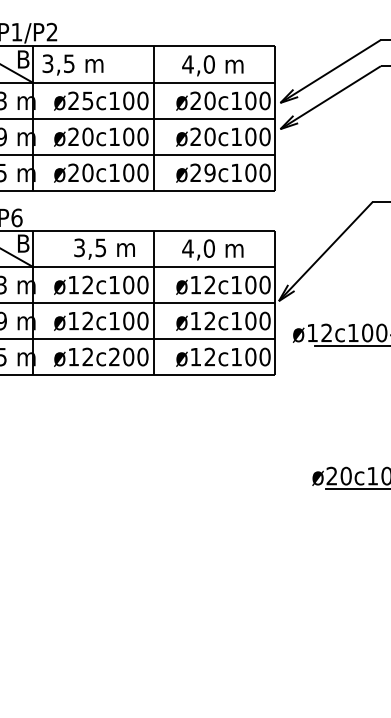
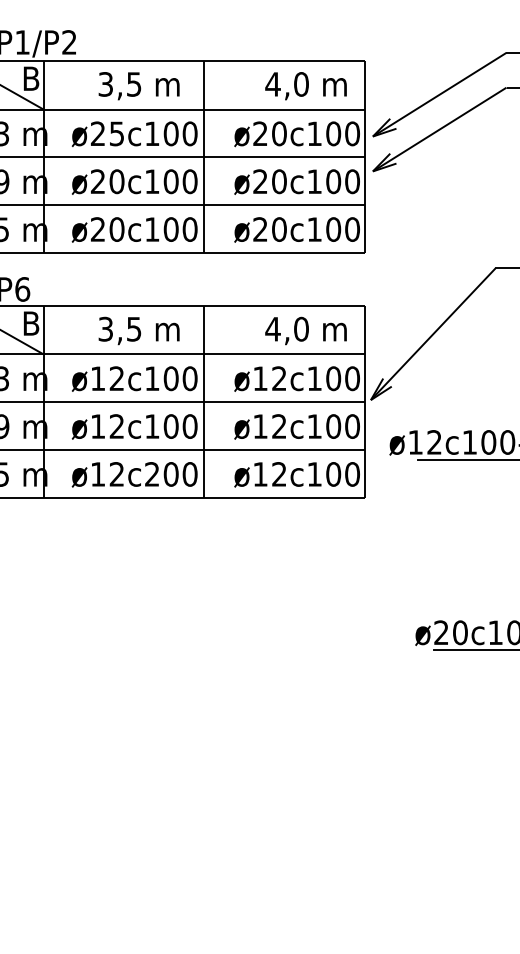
text: (72, 65) -> (138, 86), moved
text: (212, 66) -> (305, 86), moved
text: (210, 172) -> (279, 229), ø29c100 -> ø20c100
text: (212, 249) -> (305, 330), moved

